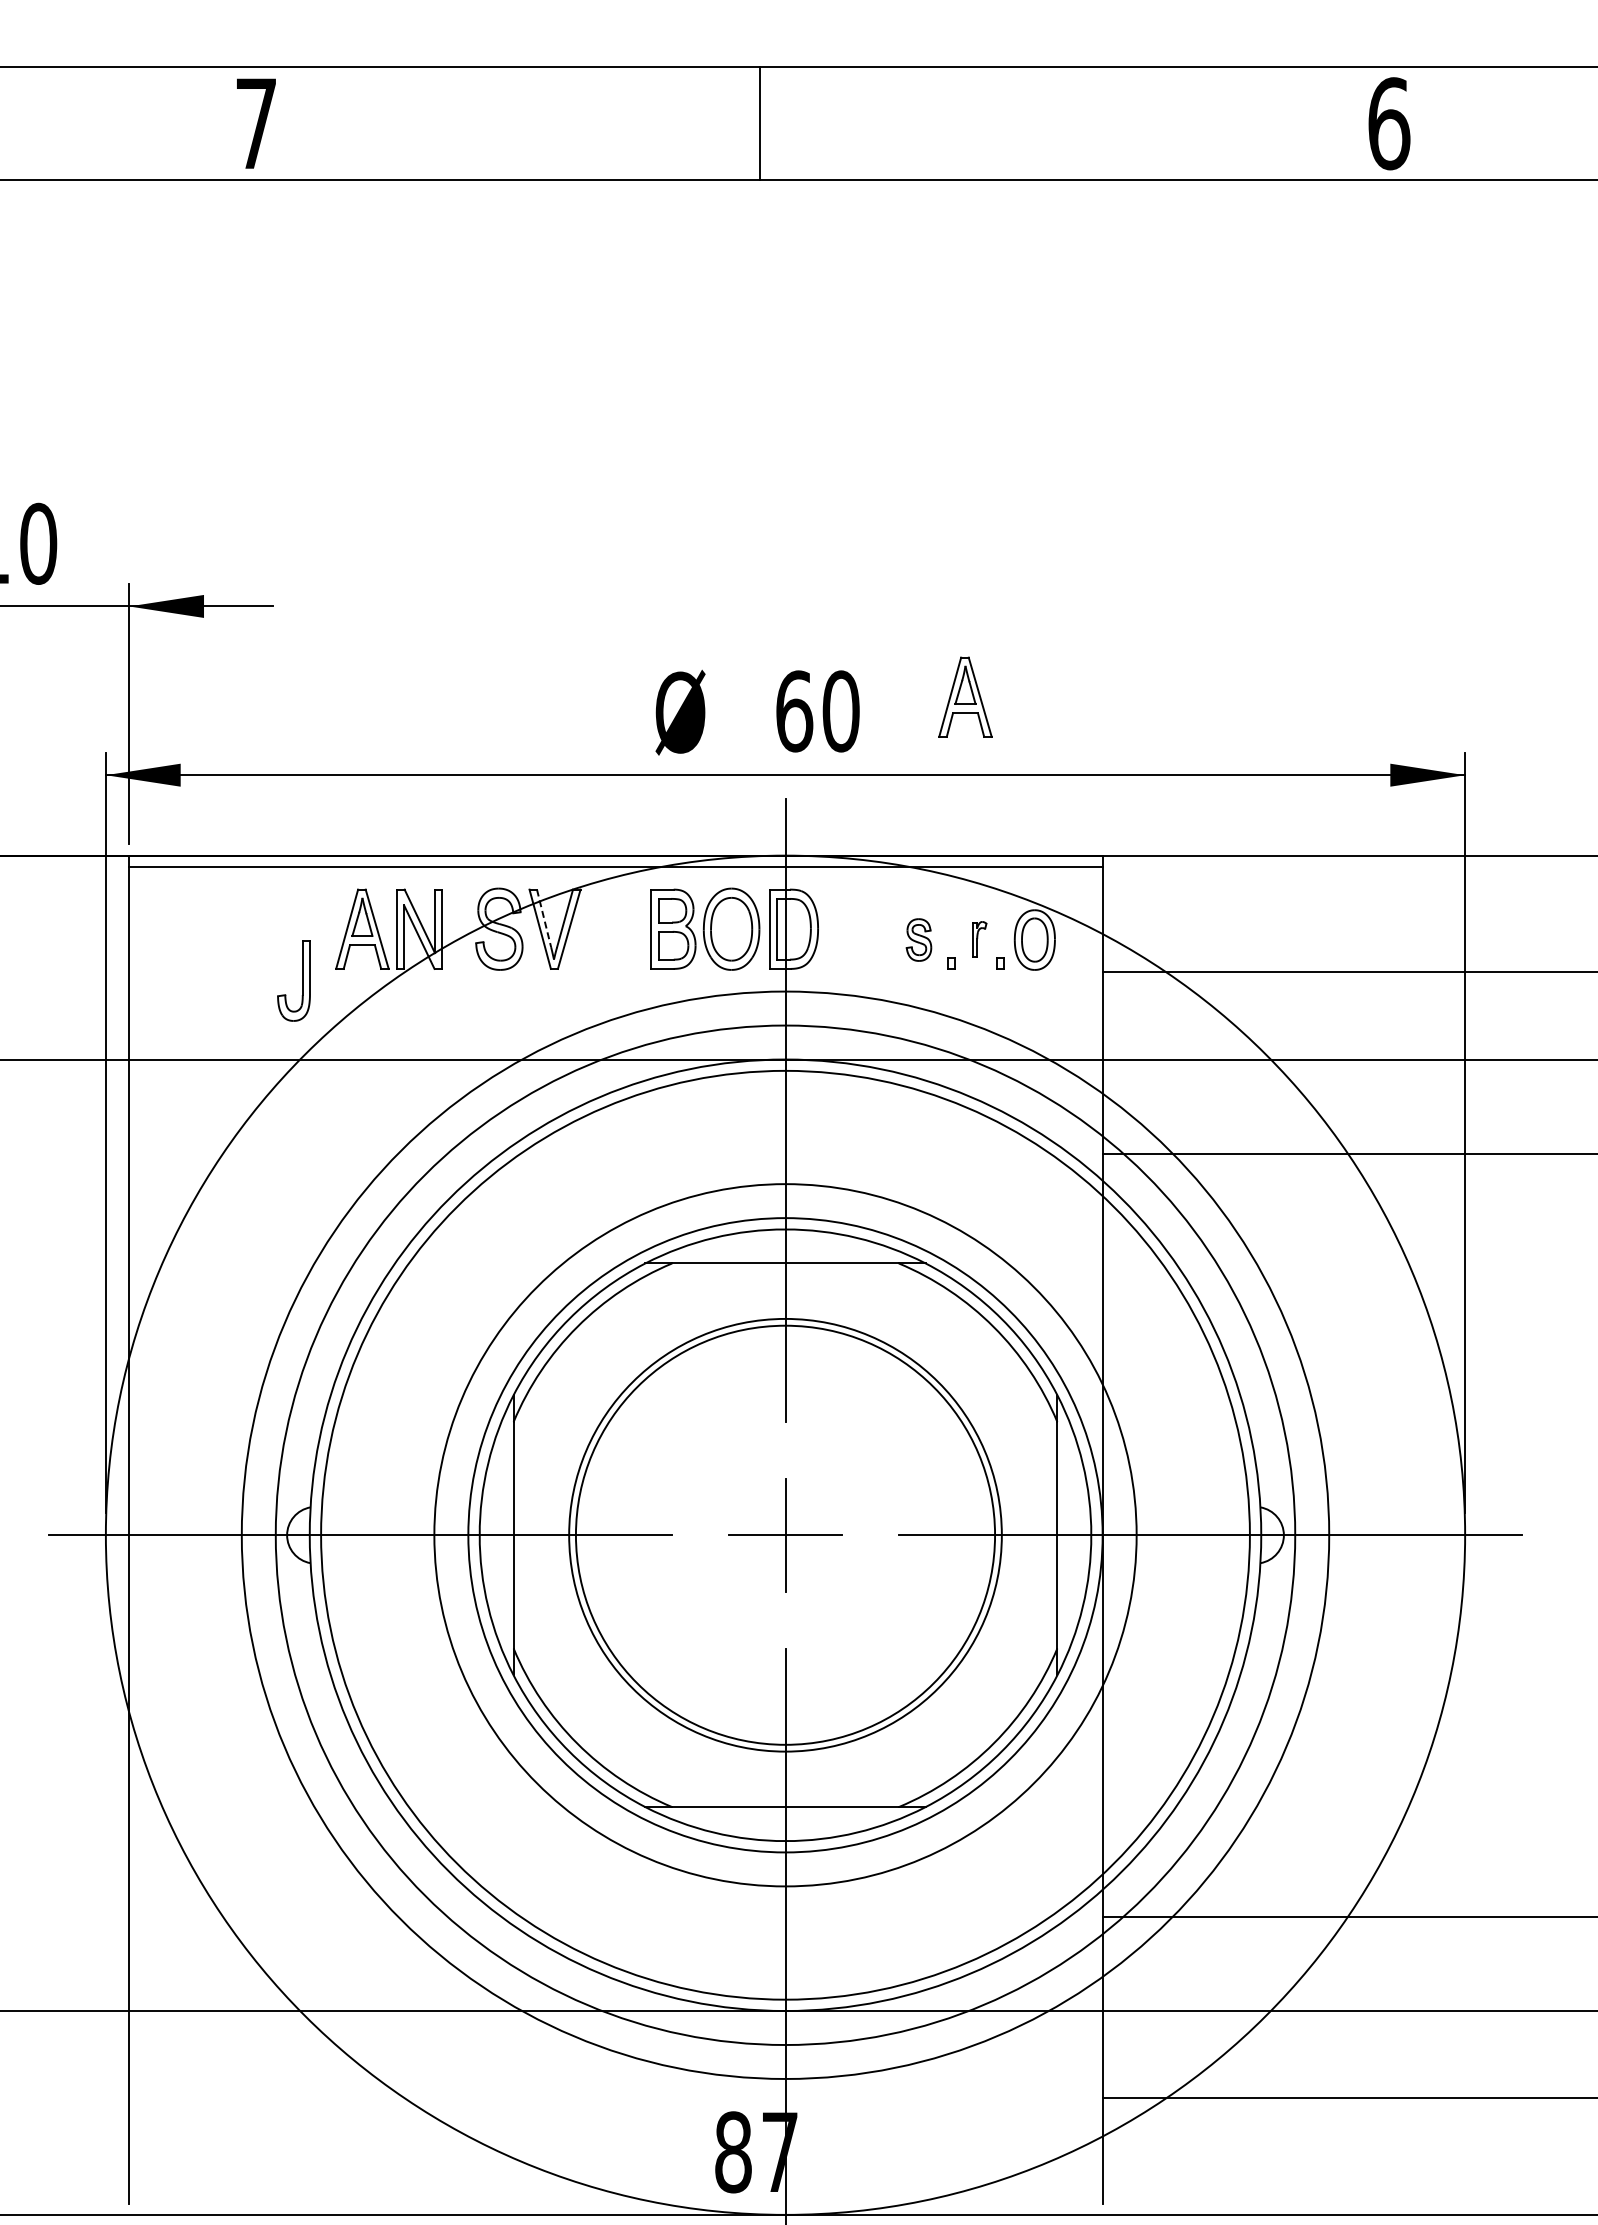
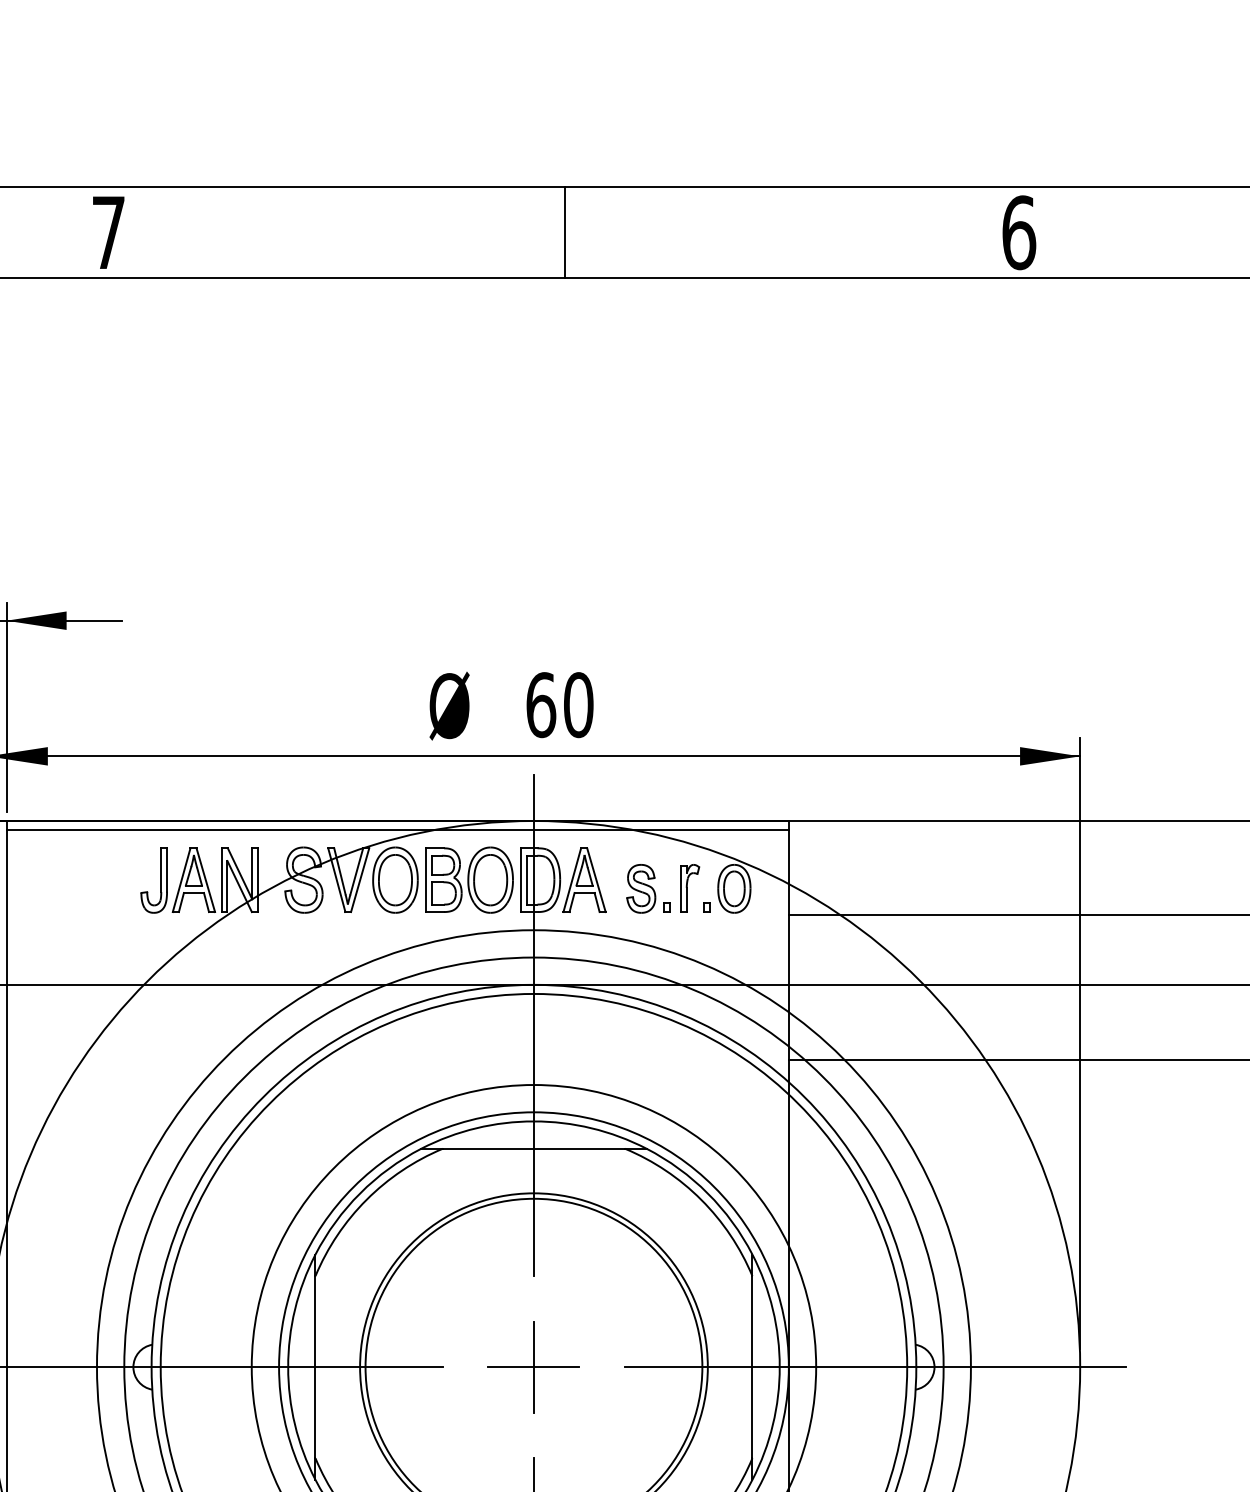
line: (759, 123) -> (564, 232), moved
part: (965, 696) -> (584, 879), moved
line: (544, 918) -> (340, 871), dashed -> solid
part: (612, 928) -> (394, 879), added
part: (918, 939) -> (640, 888), size x1.43
part: (979, 939) -> (689, 888), size x1.67
part: (302, 980) -> (161, 880), moved

